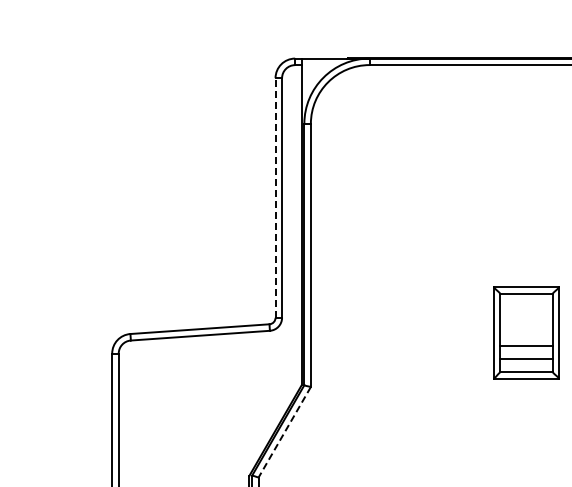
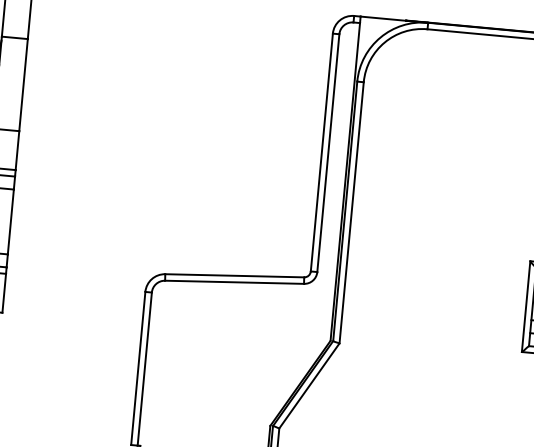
line: (275, 197) -> (321, 152), dashed -> solid
line: (284, 432) -> (309, 386), dashed -> solid

